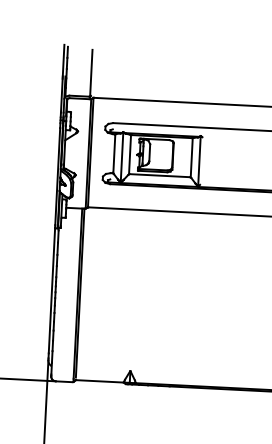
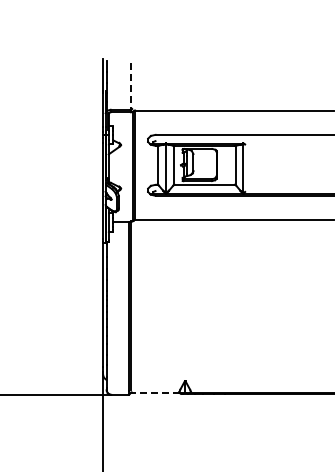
line: (91, 73) -> (131, 86), solid -> dashed
line: (100, 381) -> (155, 392), solid -> dashed

